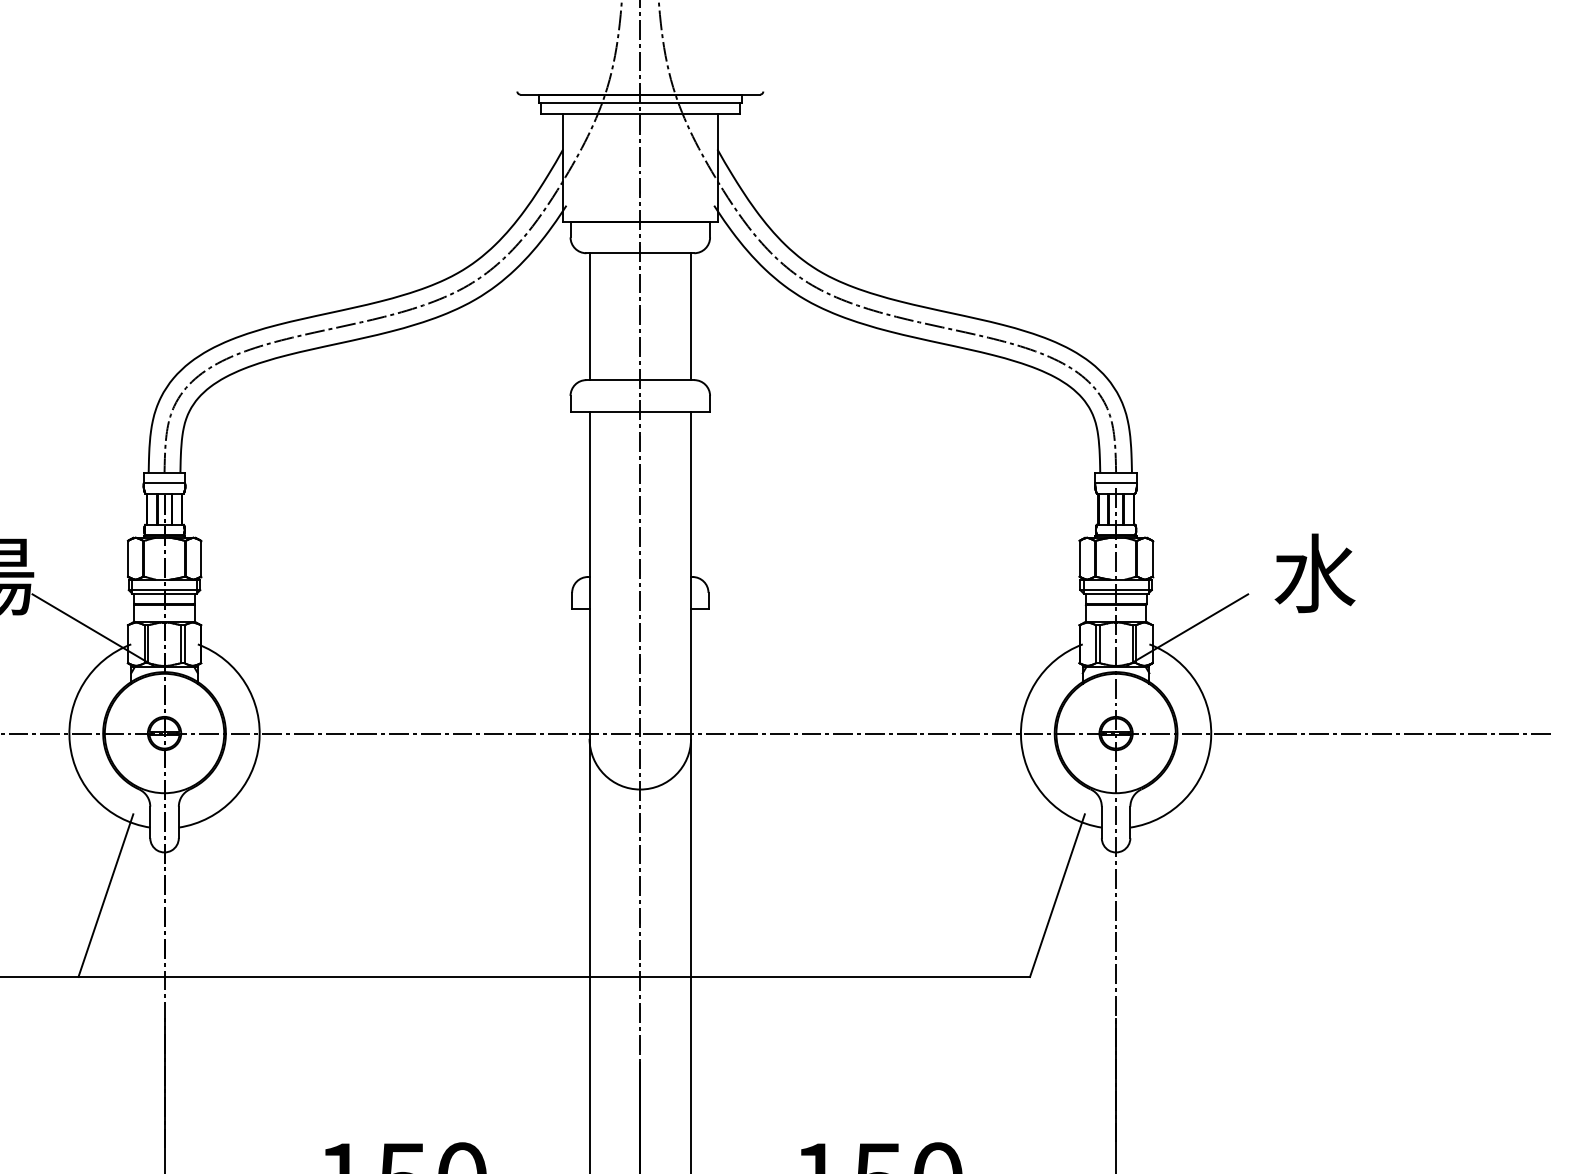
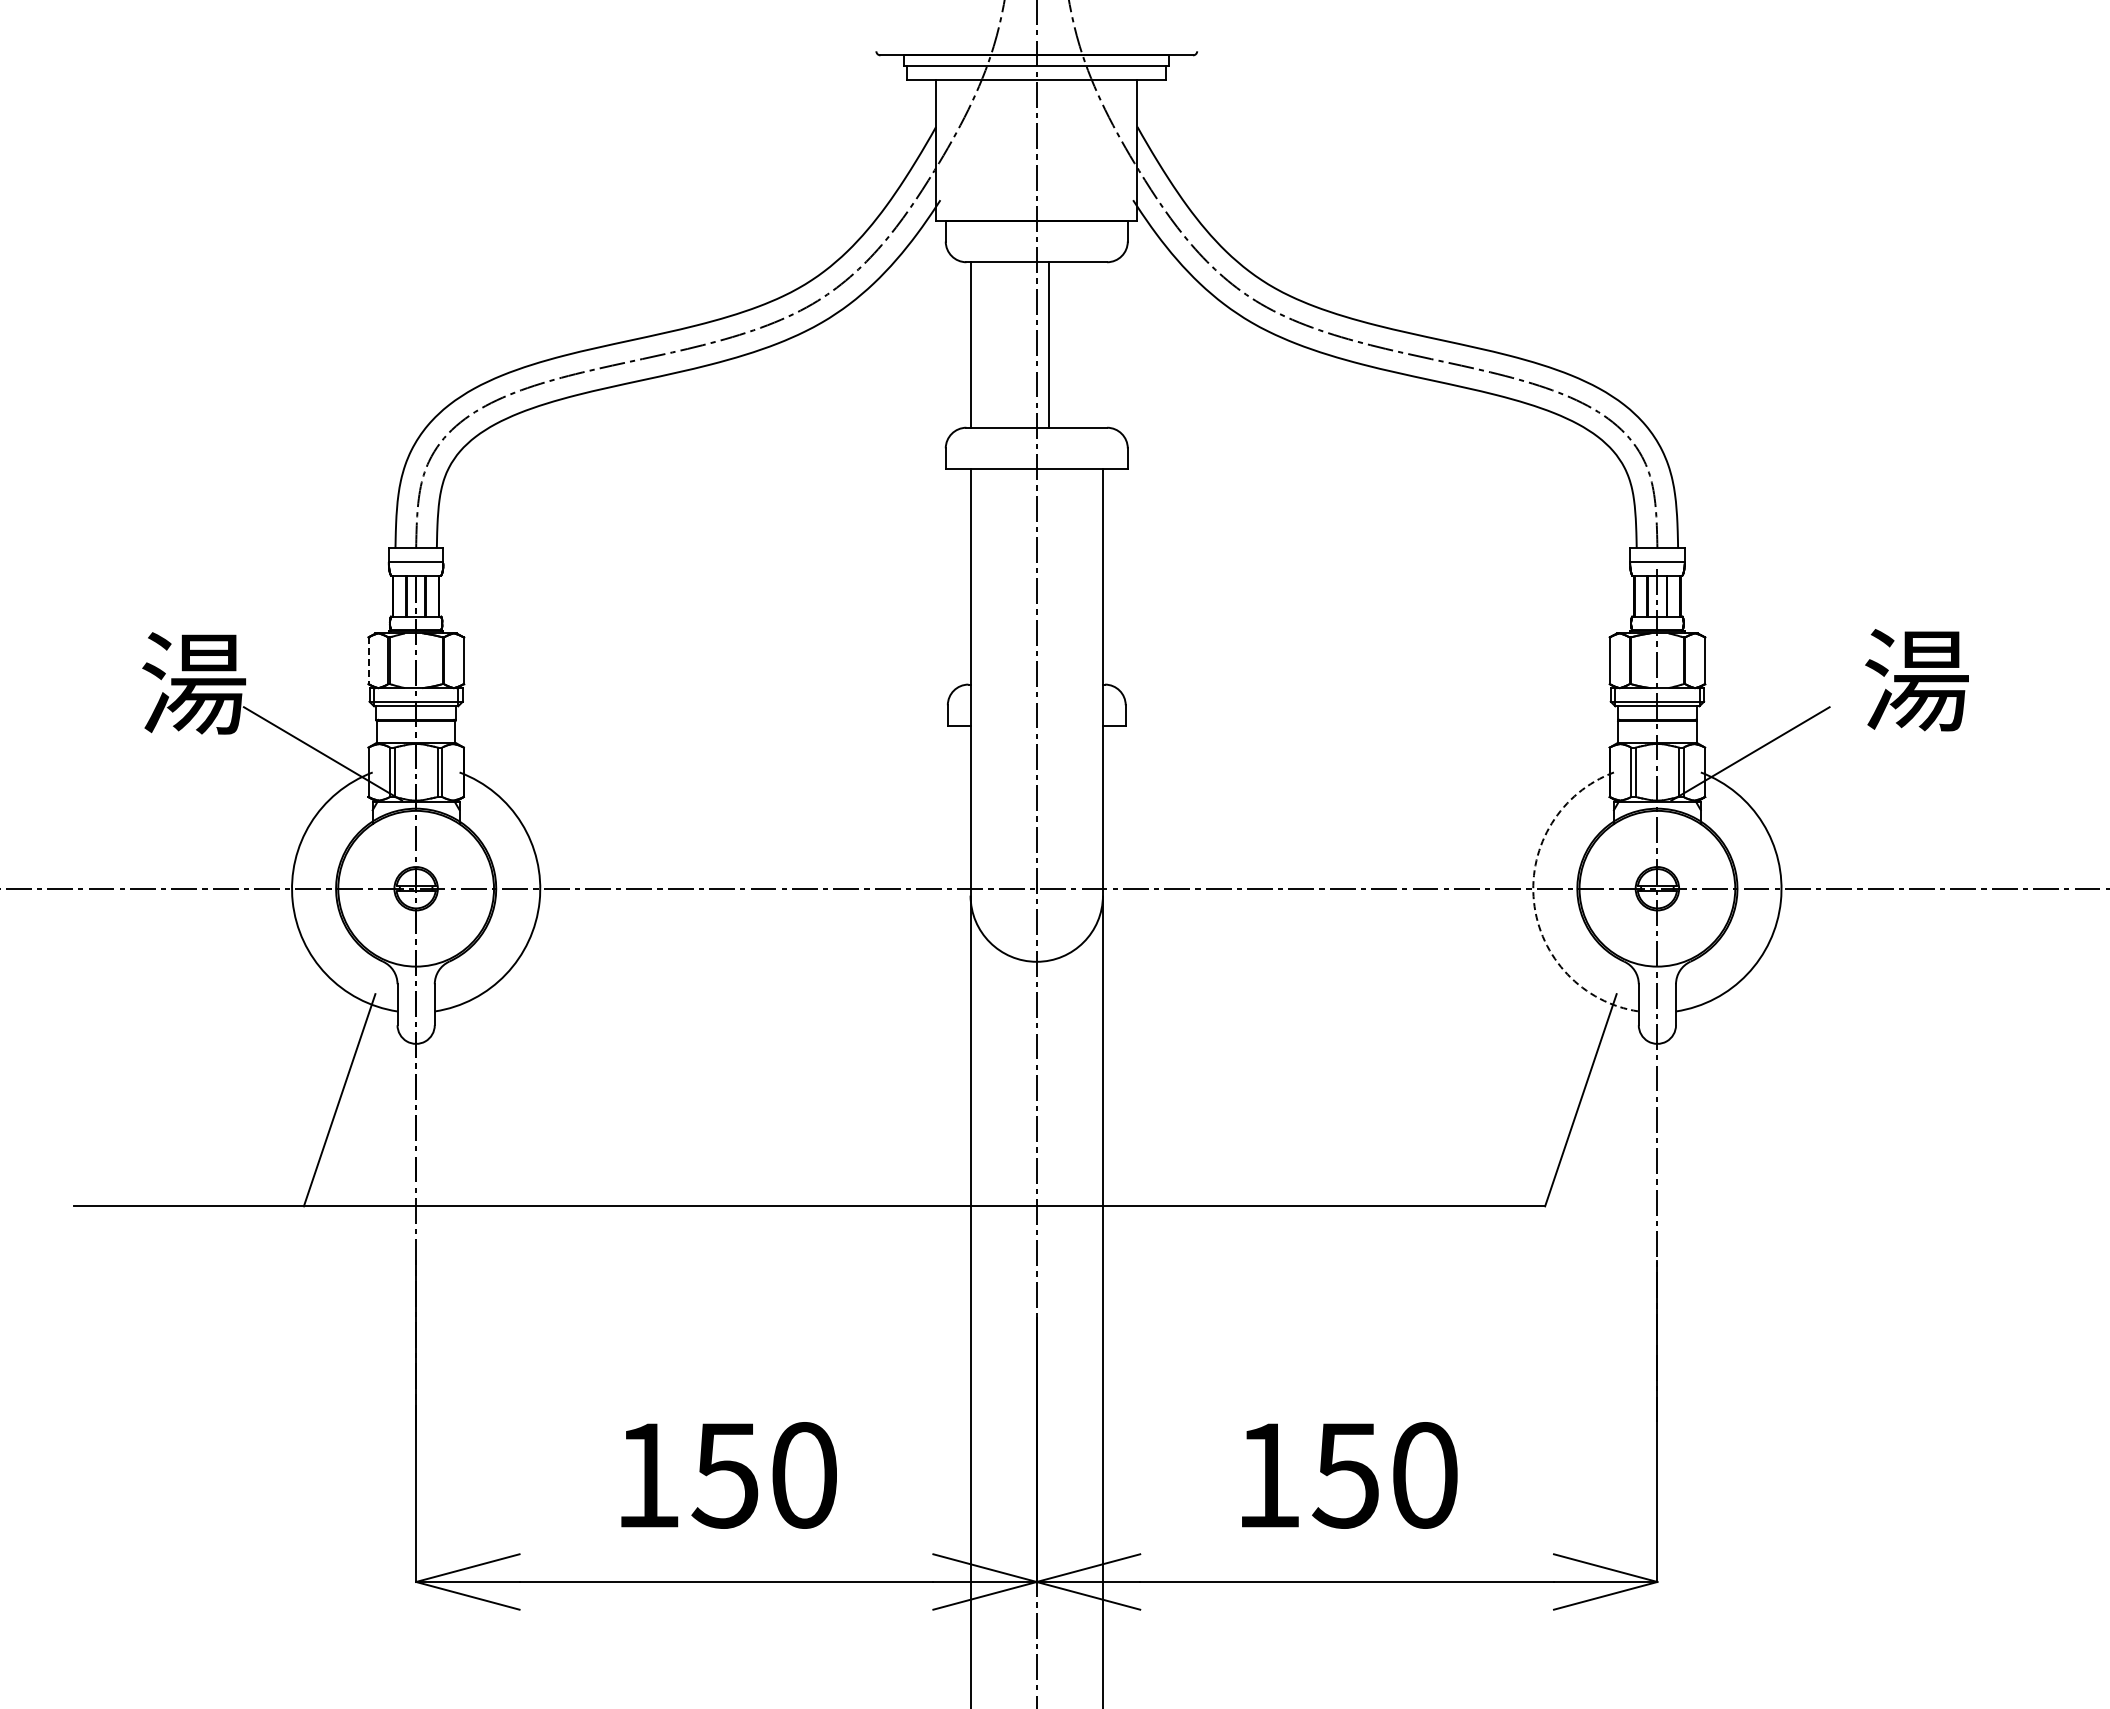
line: (690, 316) -> (1048, 344), moved
line: (128, 559) -> (368, 661), solid -> dashed
text: (1314, 573) -> (1916, 679), 水 -> 湯
arc: (1021, 743) -> (1533, 901), solid -> dashed

